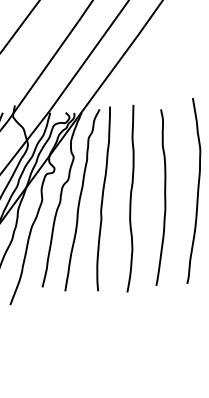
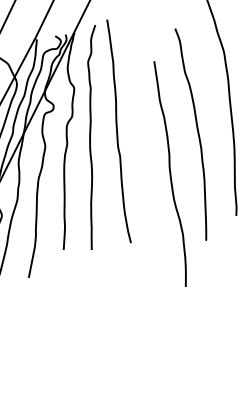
curve: (164, 197) -> (197, 133), moved
curve: (130, 198) -> (170, 173), moved

